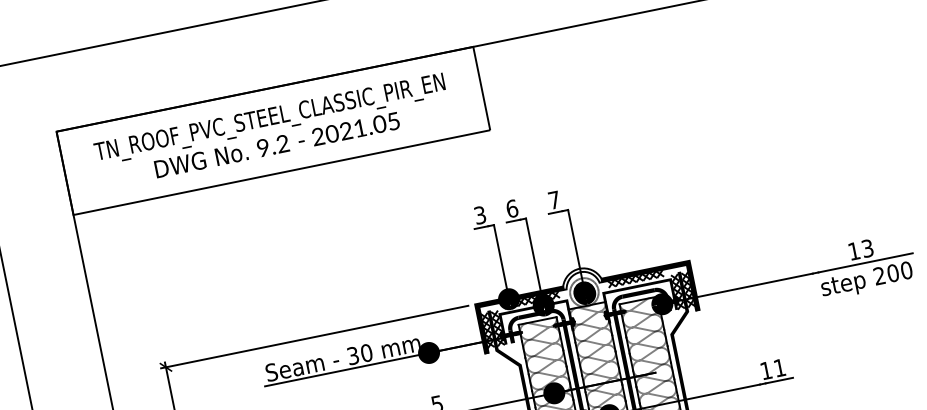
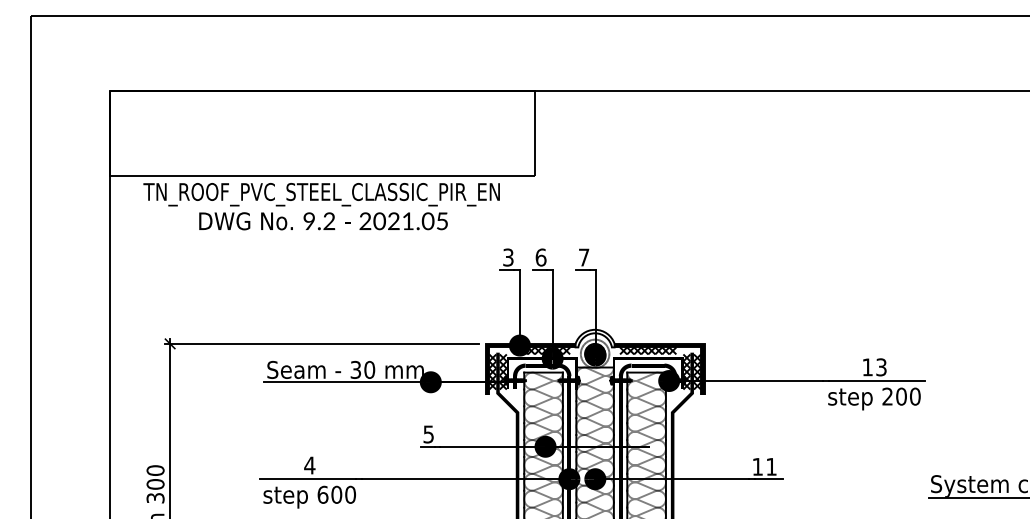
text: (272, 130) -> (321, 206), moved

